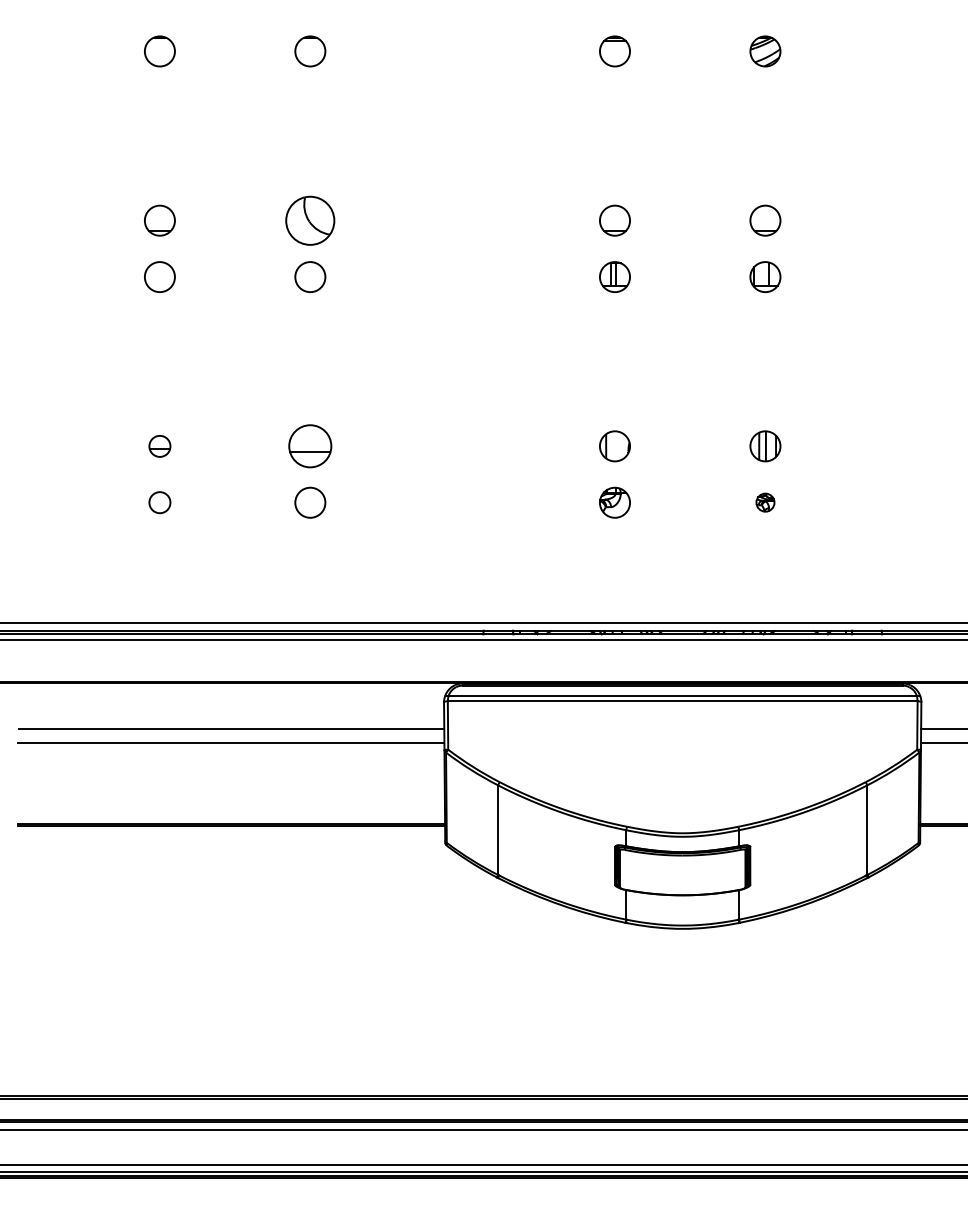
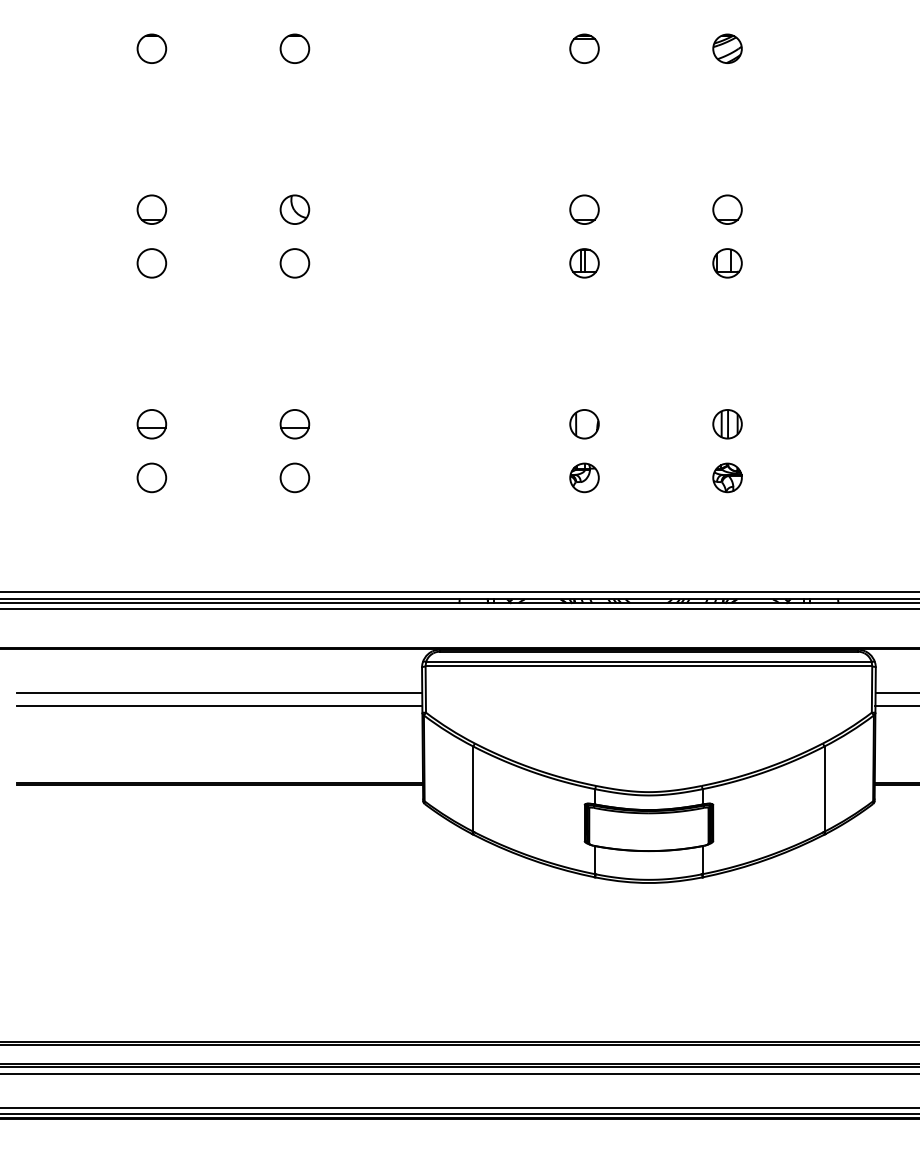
part: (310, 220) -> (295, 209), size x0.62
part: (159, 446) -> (151, 424), size x1.43
part: (310, 446) -> (295, 424), size x0.71
part: (159, 502) -> (151, 477), size x1.43
part: (765, 502) -> (727, 477), size x1.67

